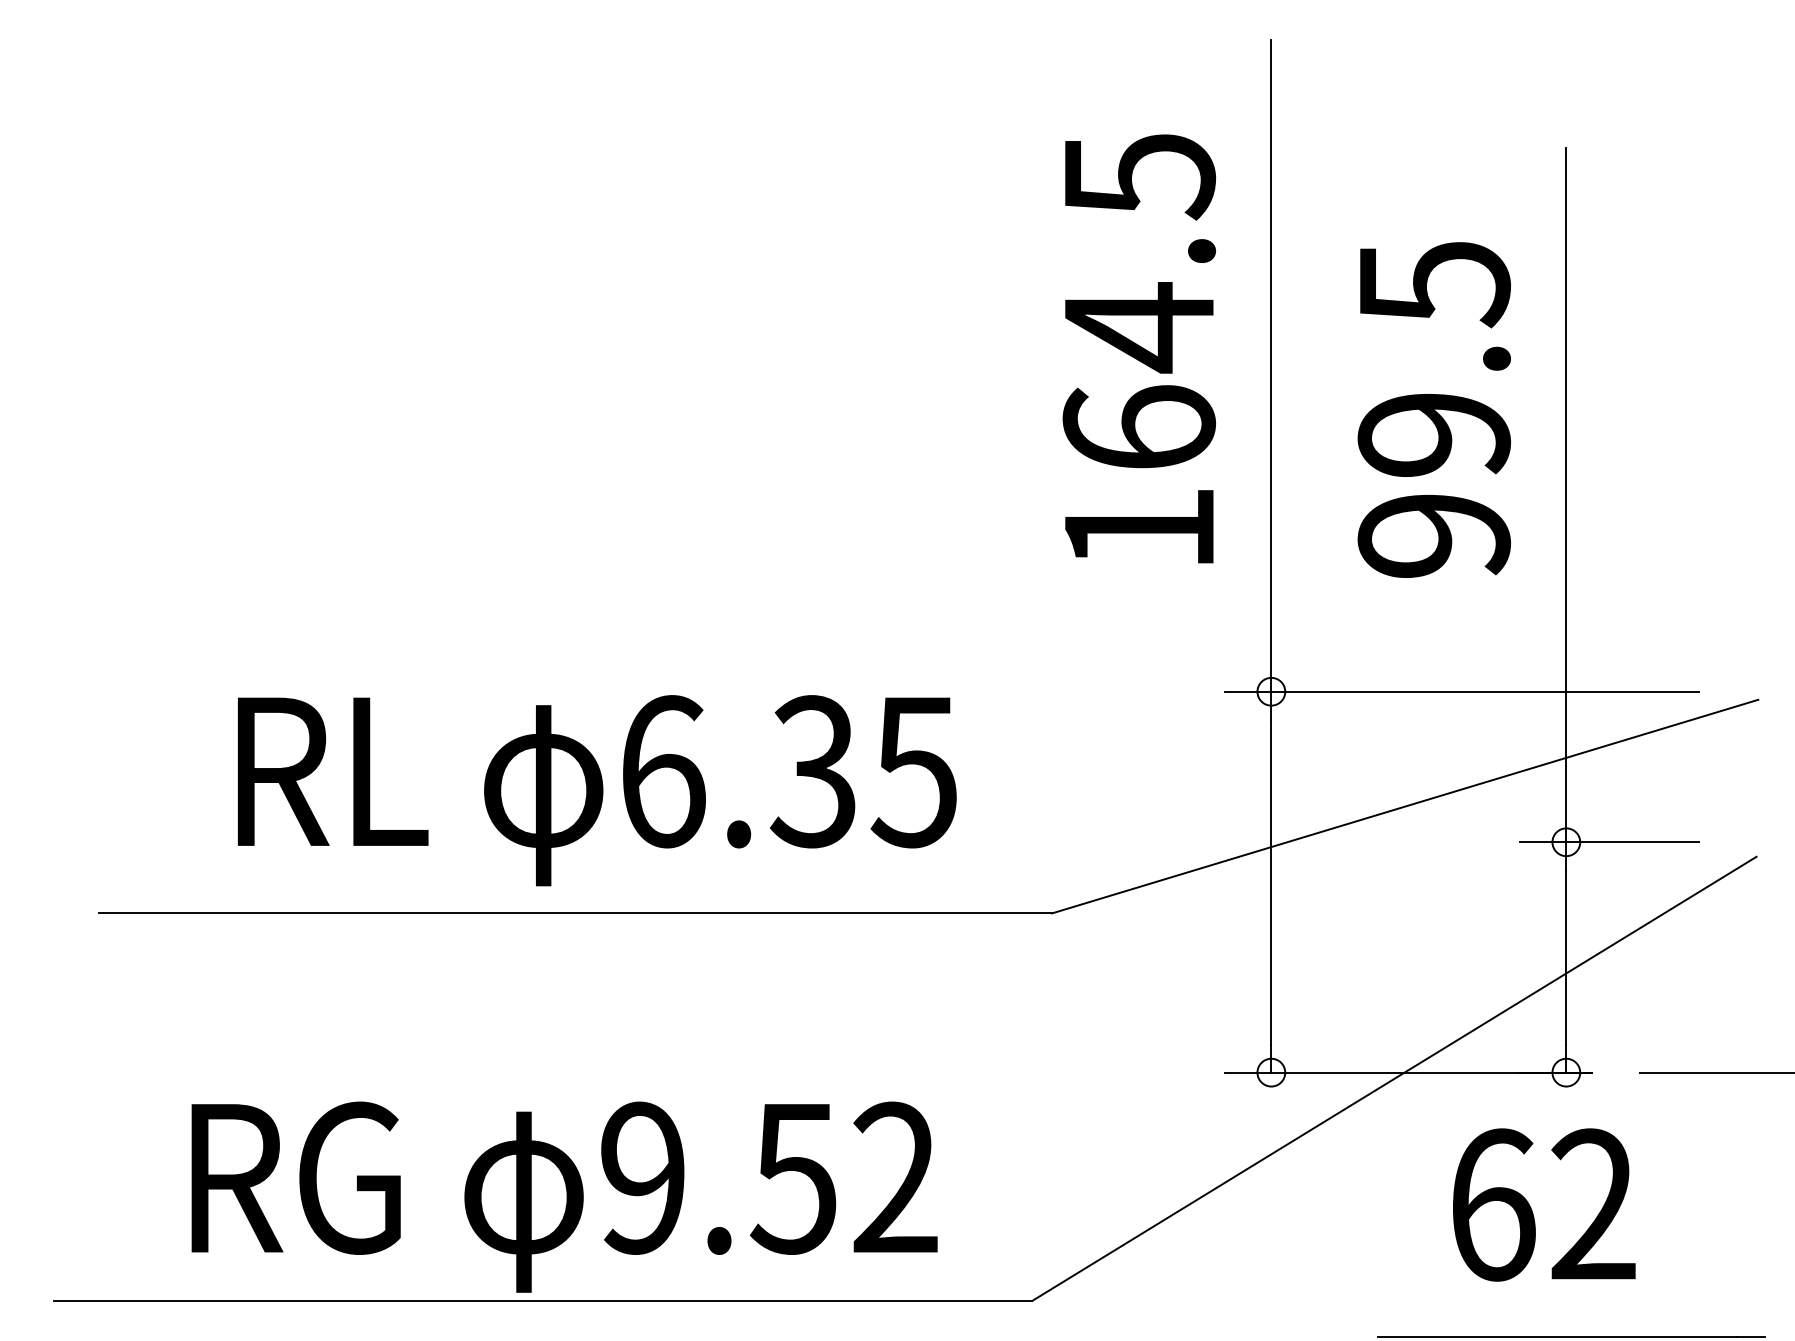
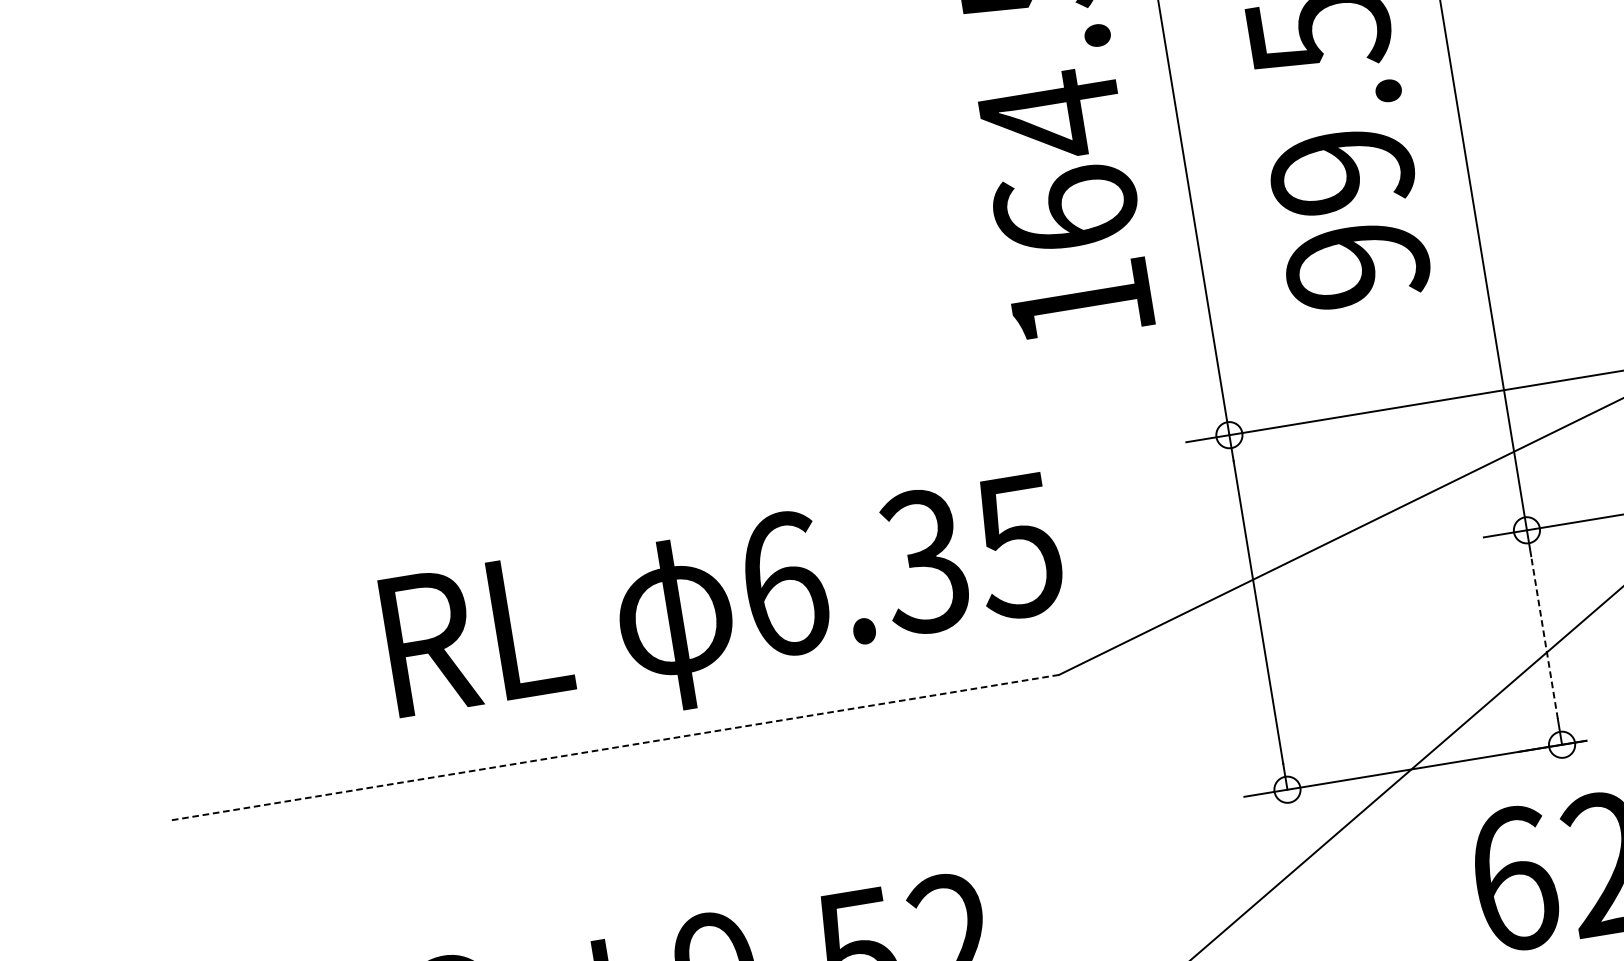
text: (597, 790) -> (726, 611), moved
line: (575, 913) -> (615, 747), solid -> dashed
line: (1566, 956) -> (1544, 636), solid -> dashed

